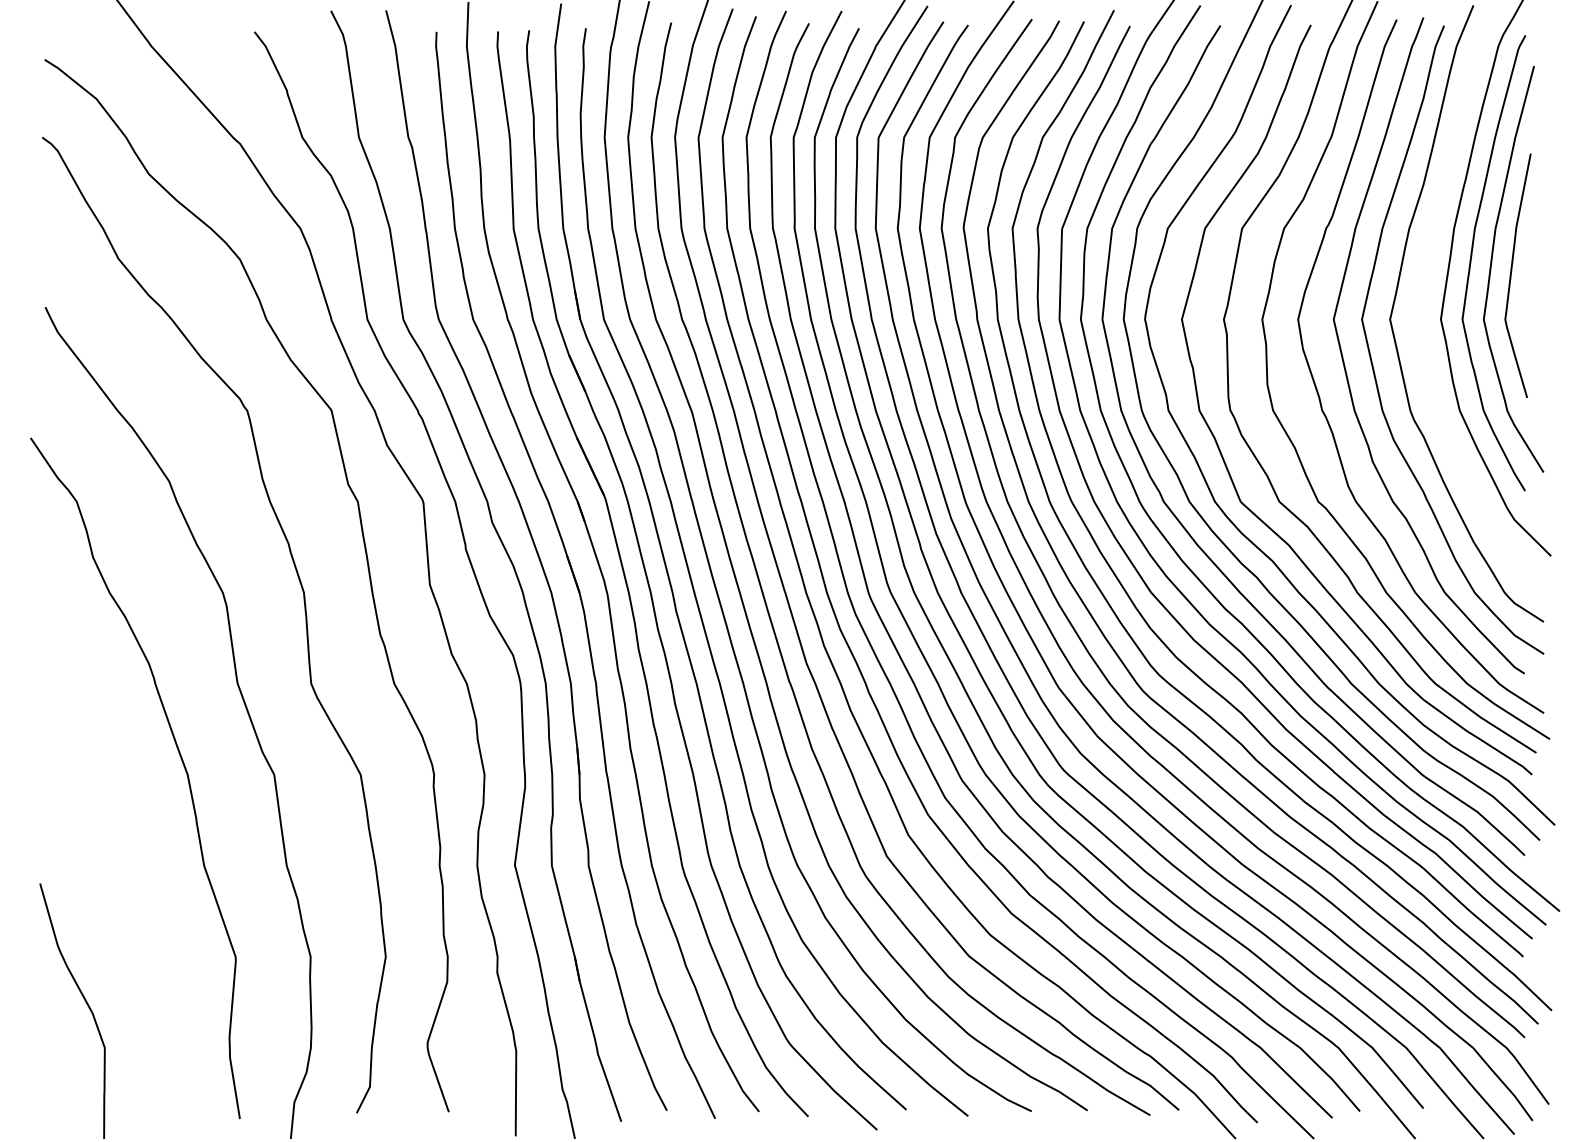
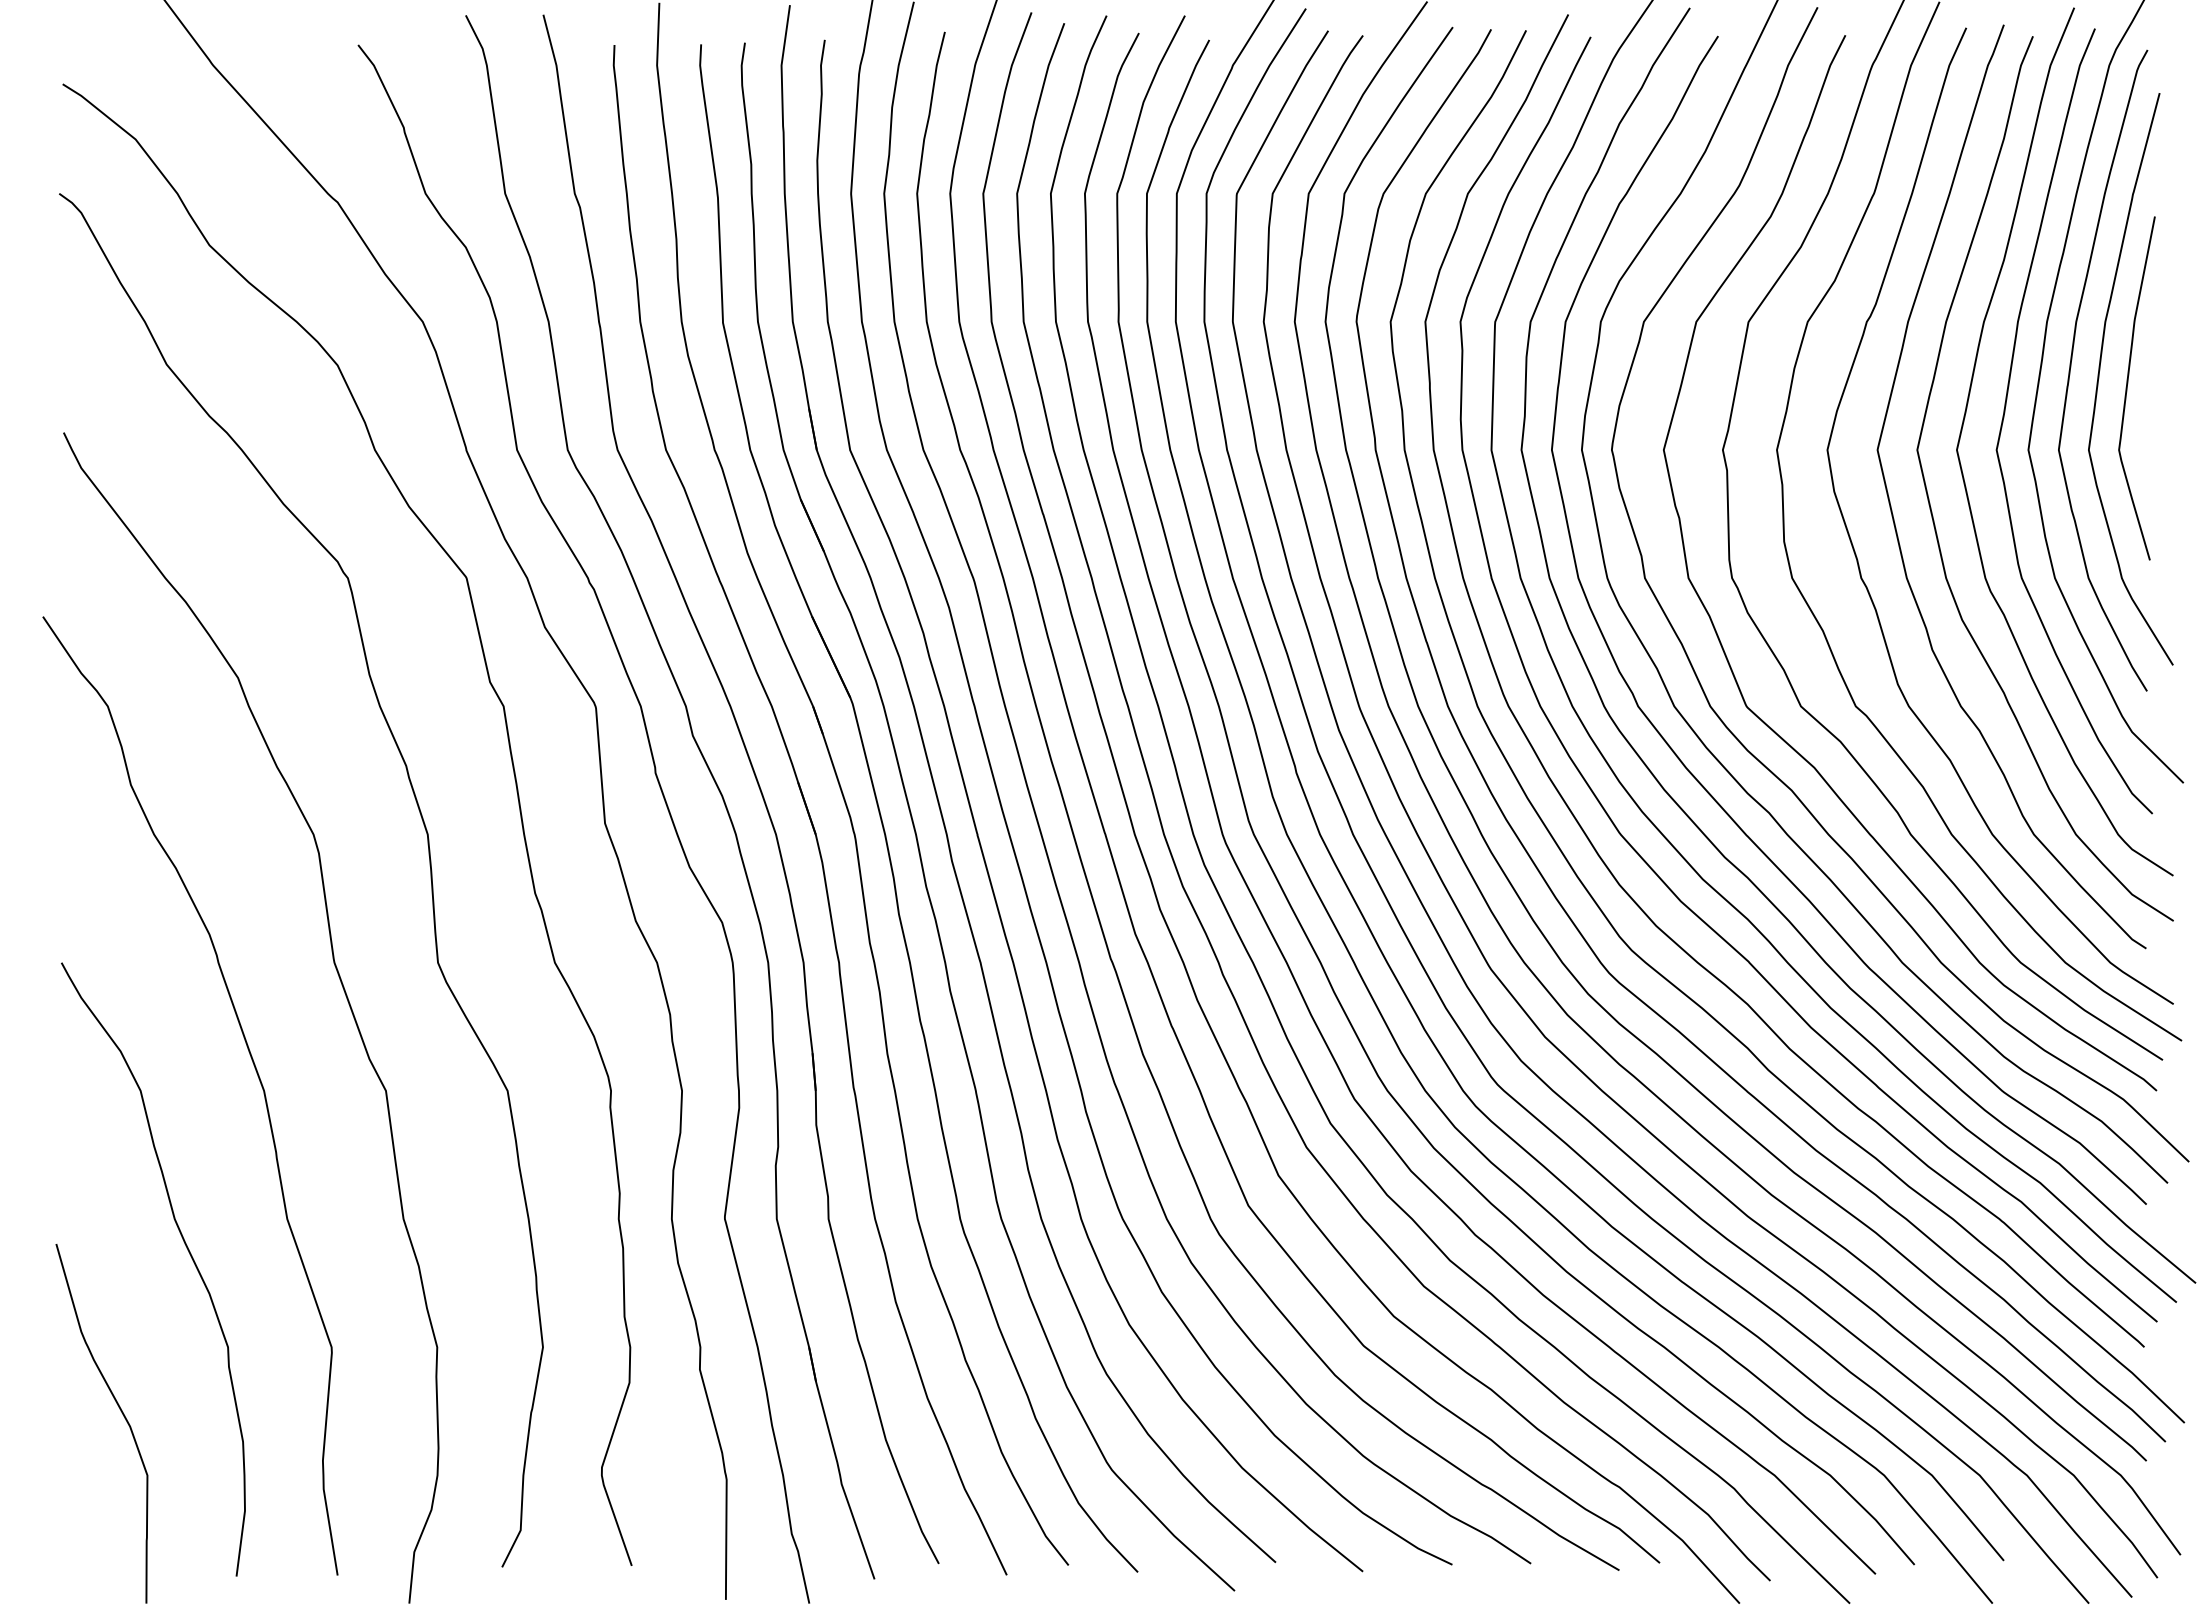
curve: (1424, 292) -> (2005, 412), added
curve: (134, 889) -> (188, 1252), added

